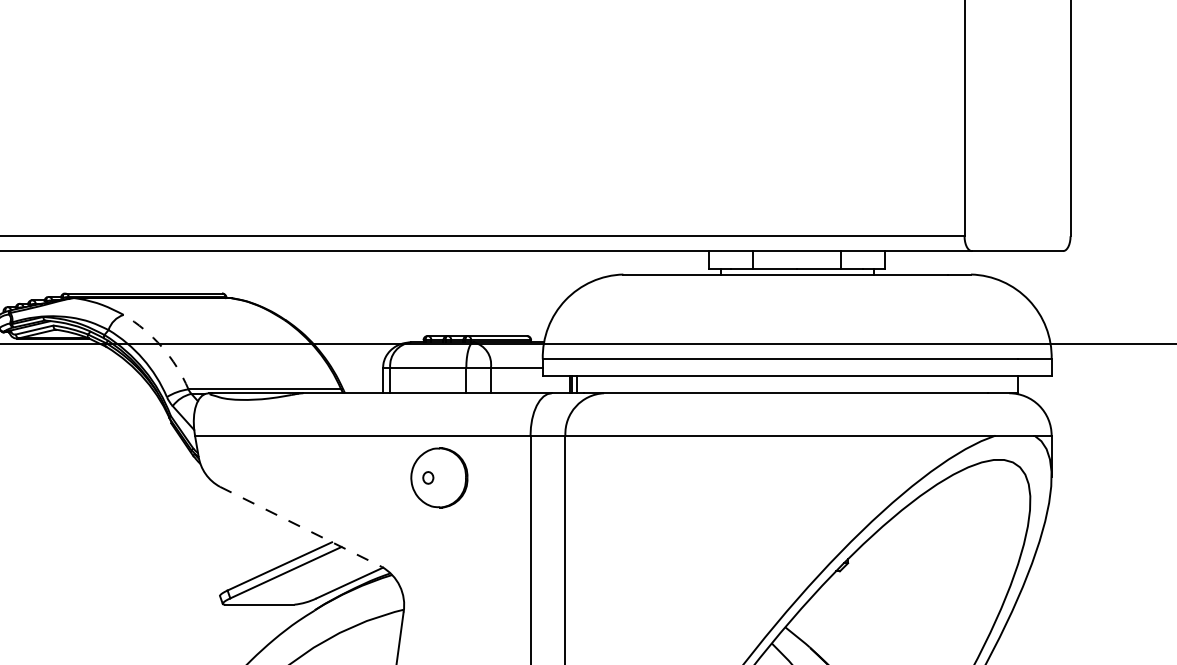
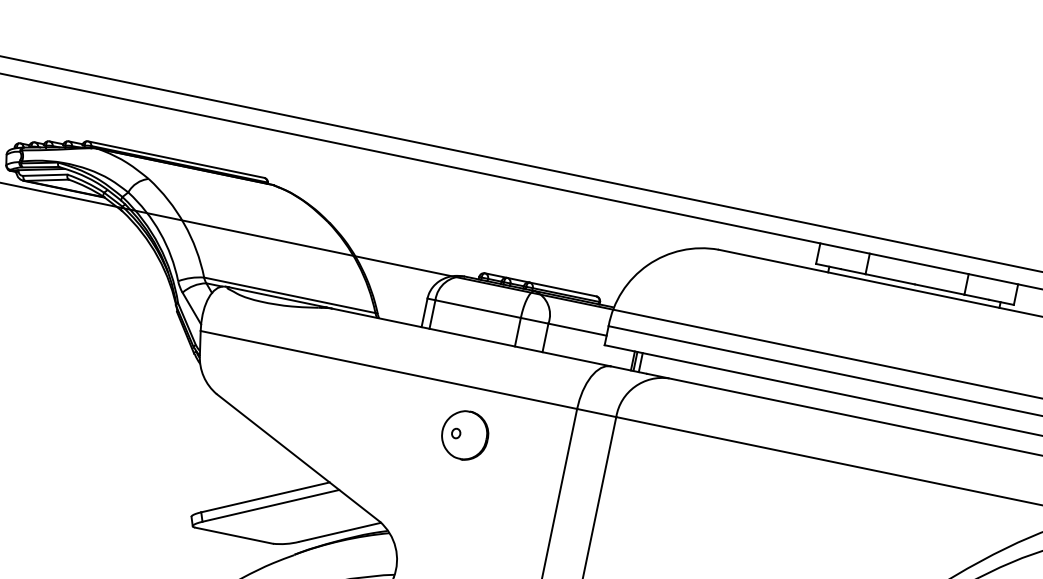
arc: (161, 347) -> (183, 224), dashed -> solid
part: (439, 478) -> (465, 435), size x0.71
line: (301, 527) -> (298, 458), dashed -> solid

